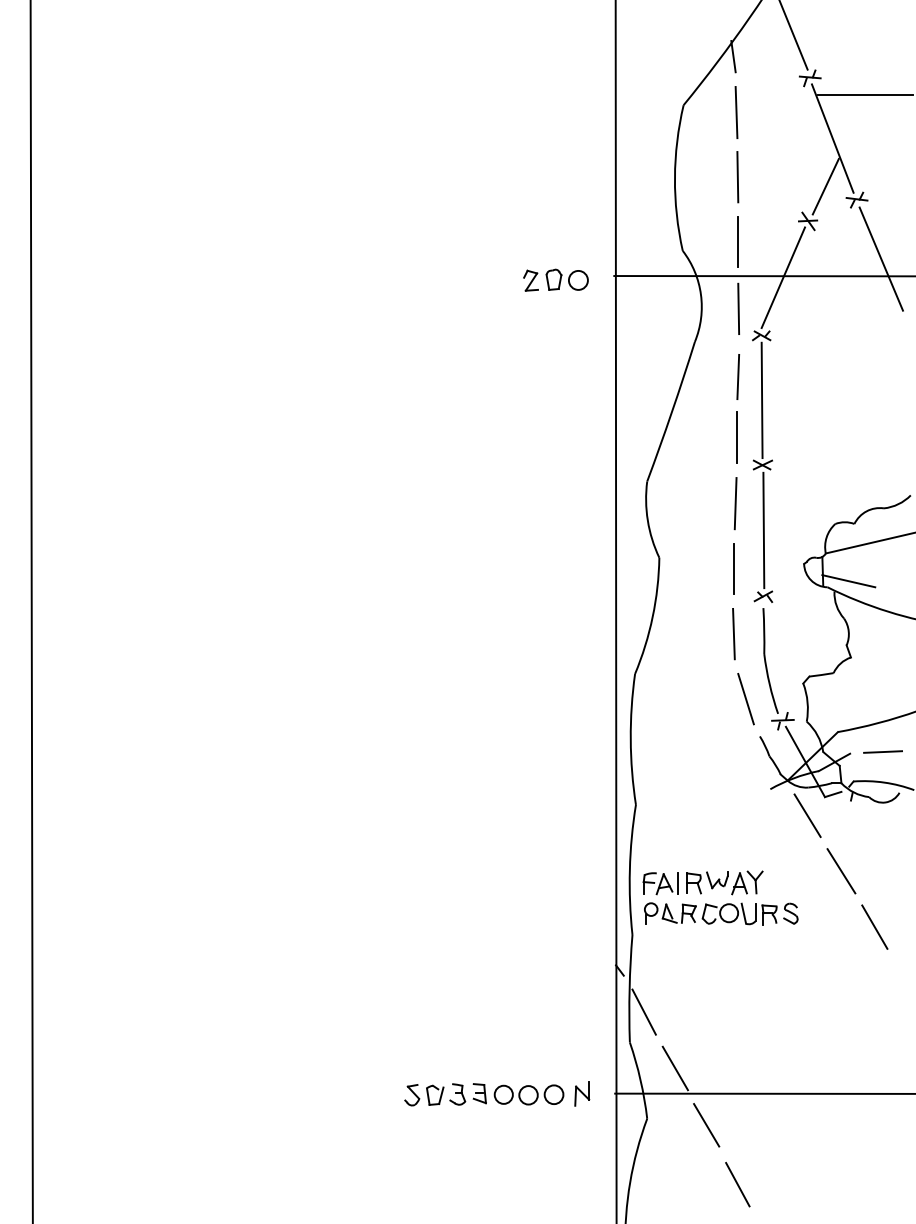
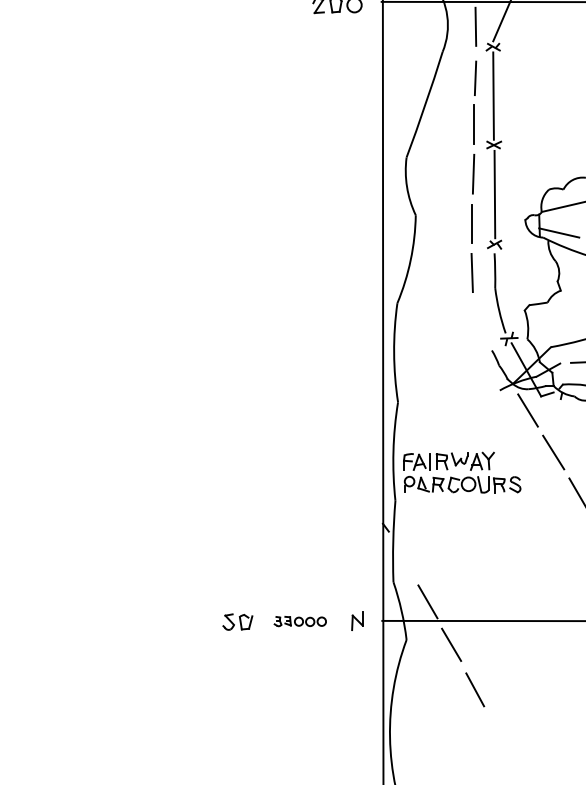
line: (745, 698) -> (481, 321), removed
line: (643, 1011) -> (403, 558), removed
part: (506, 1094) -> (300, 621), size x0.6

